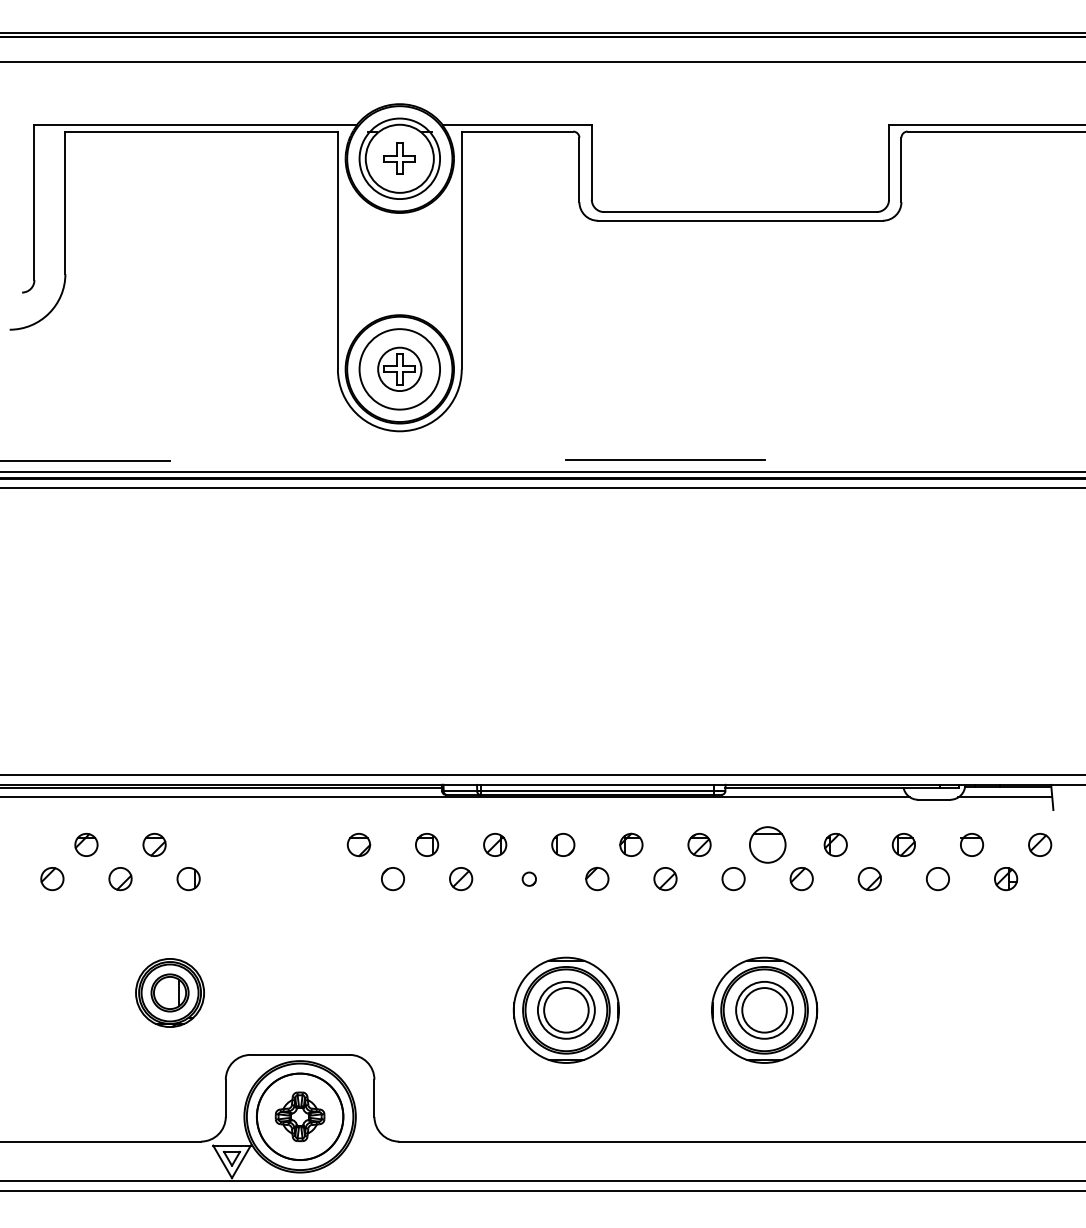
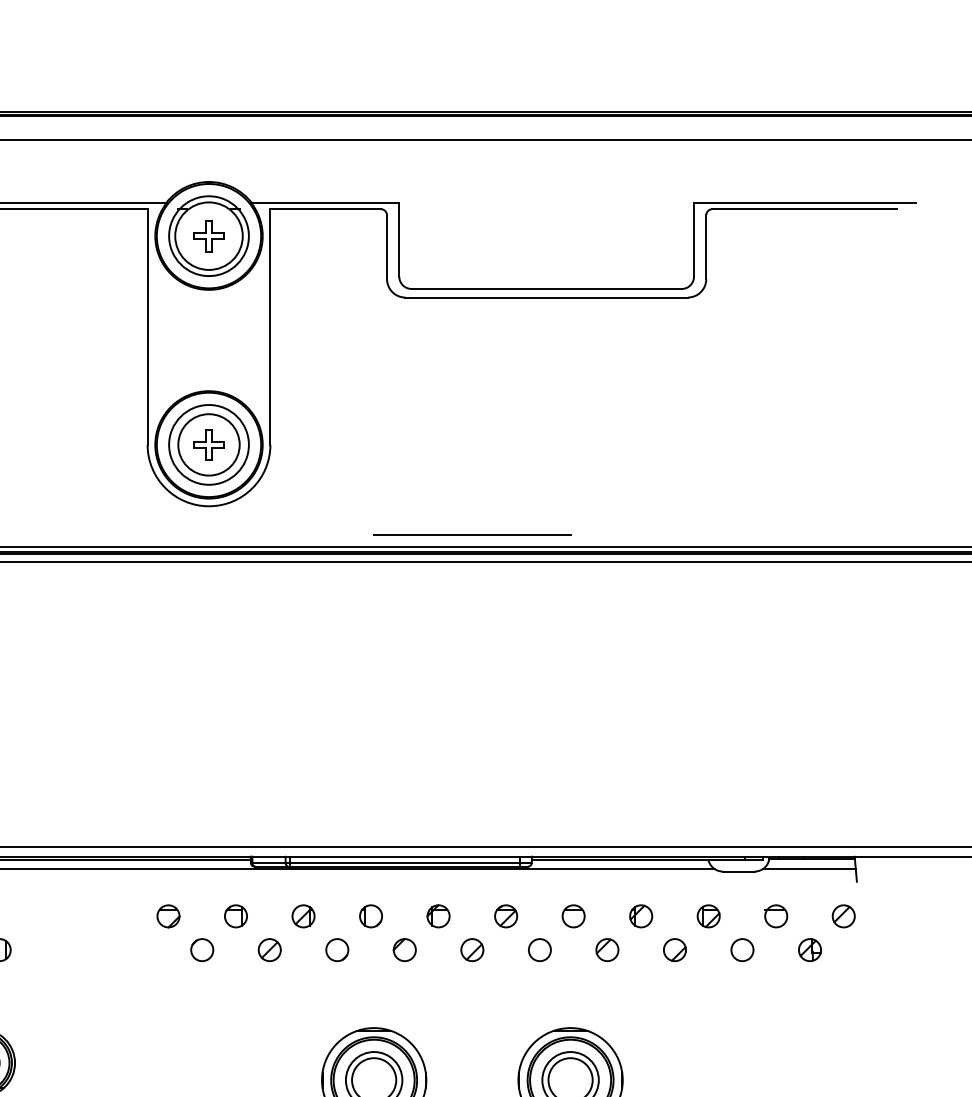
circle: (399, 369) -> (208, 445), size x1.43
part: (767, 844) -> (573, 915), size x0.62
circle: (529, 879) -> (337, 950), size x1.67

